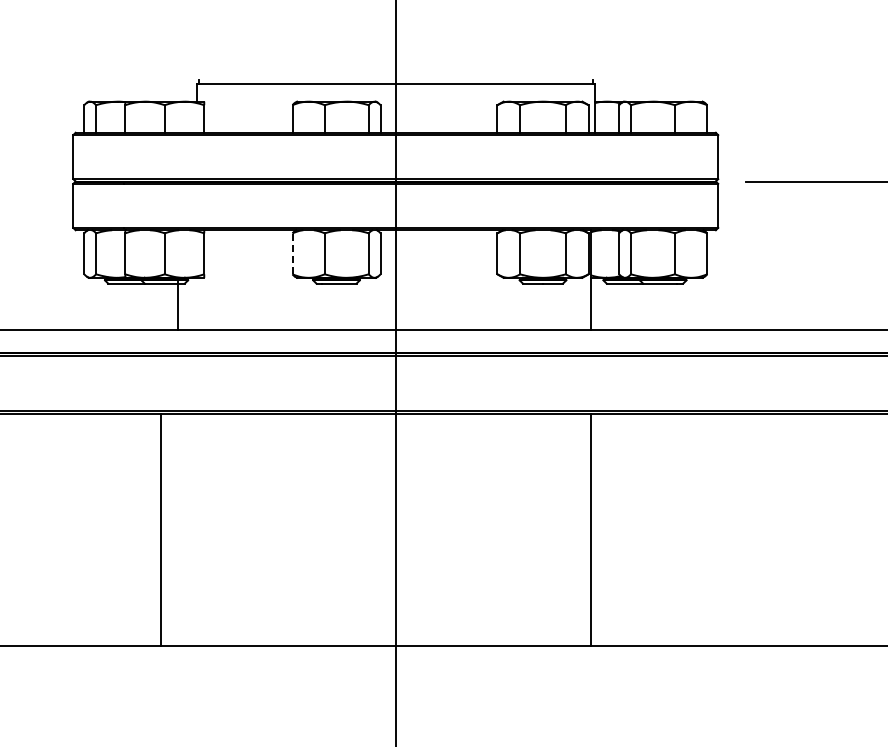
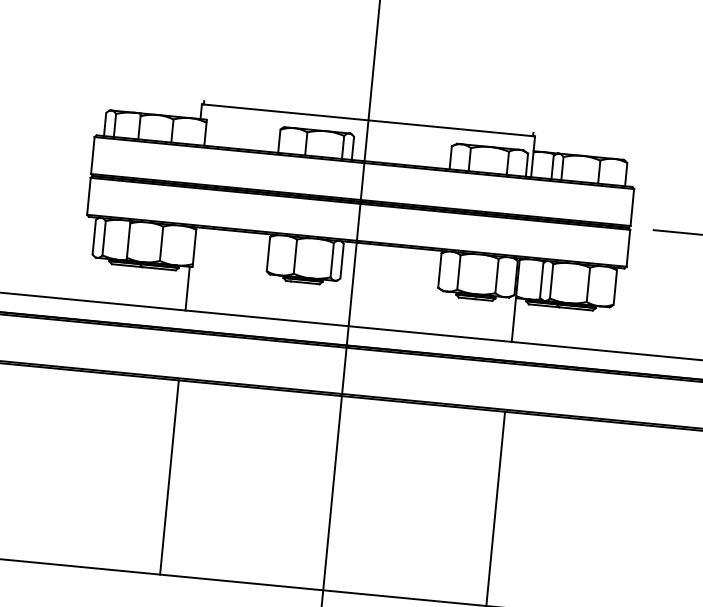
line: (292, 253) -> (268, 253), dashed -> solid
line: (177, 303) -> (187, 288), moved
line: (160, 529) -> (169, 477), moved

